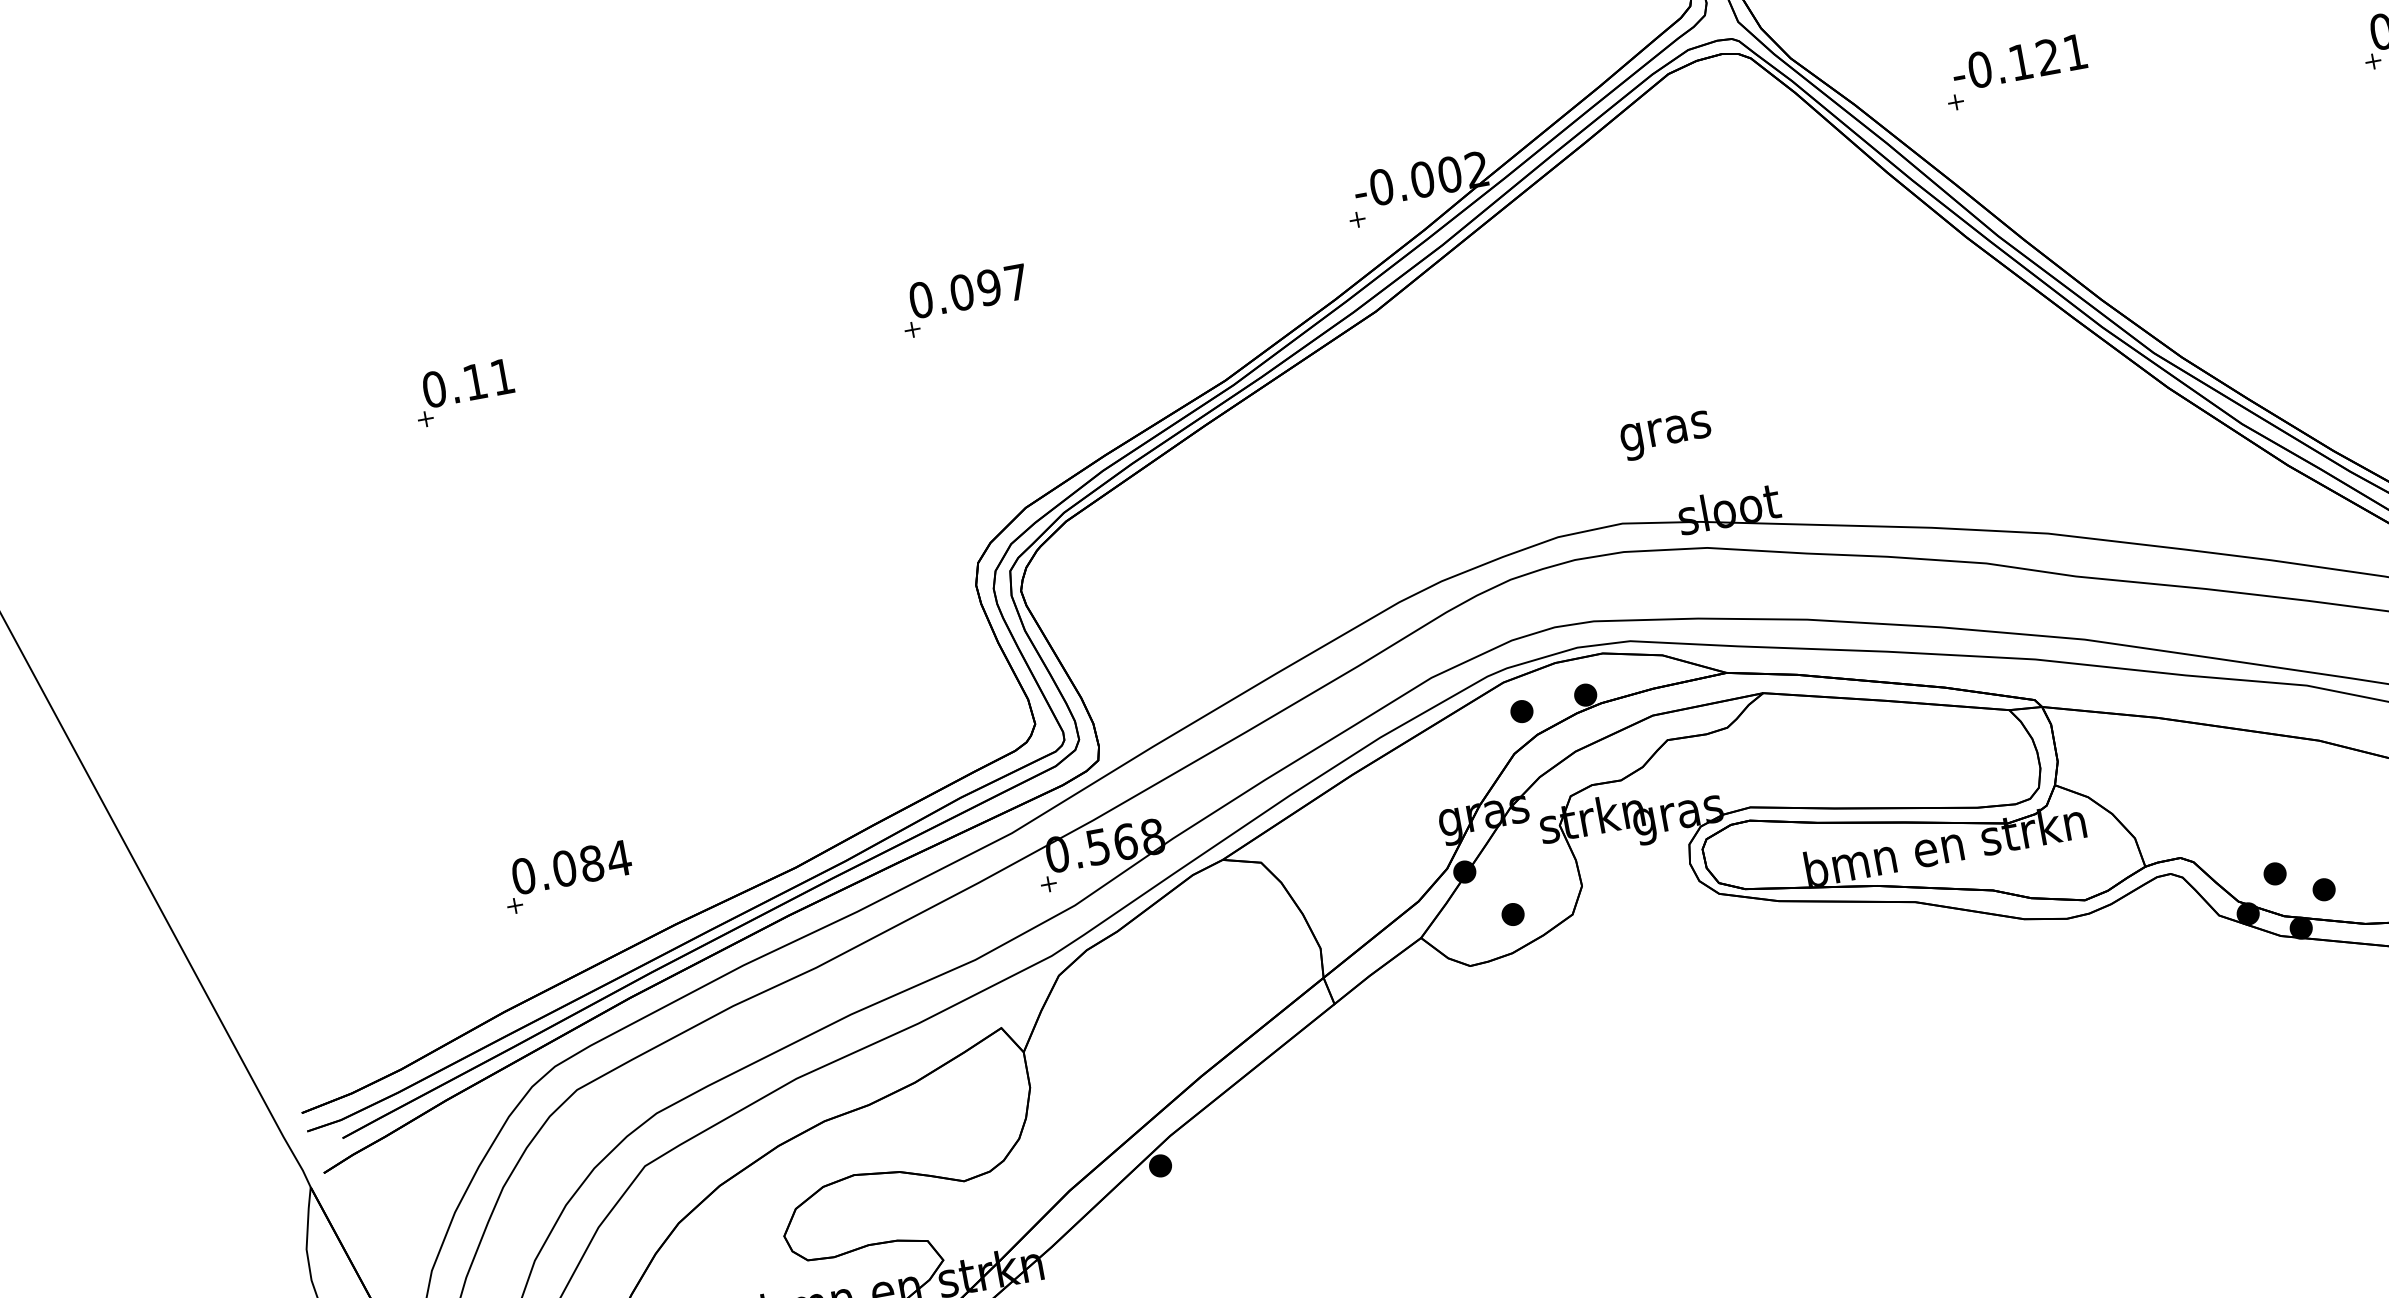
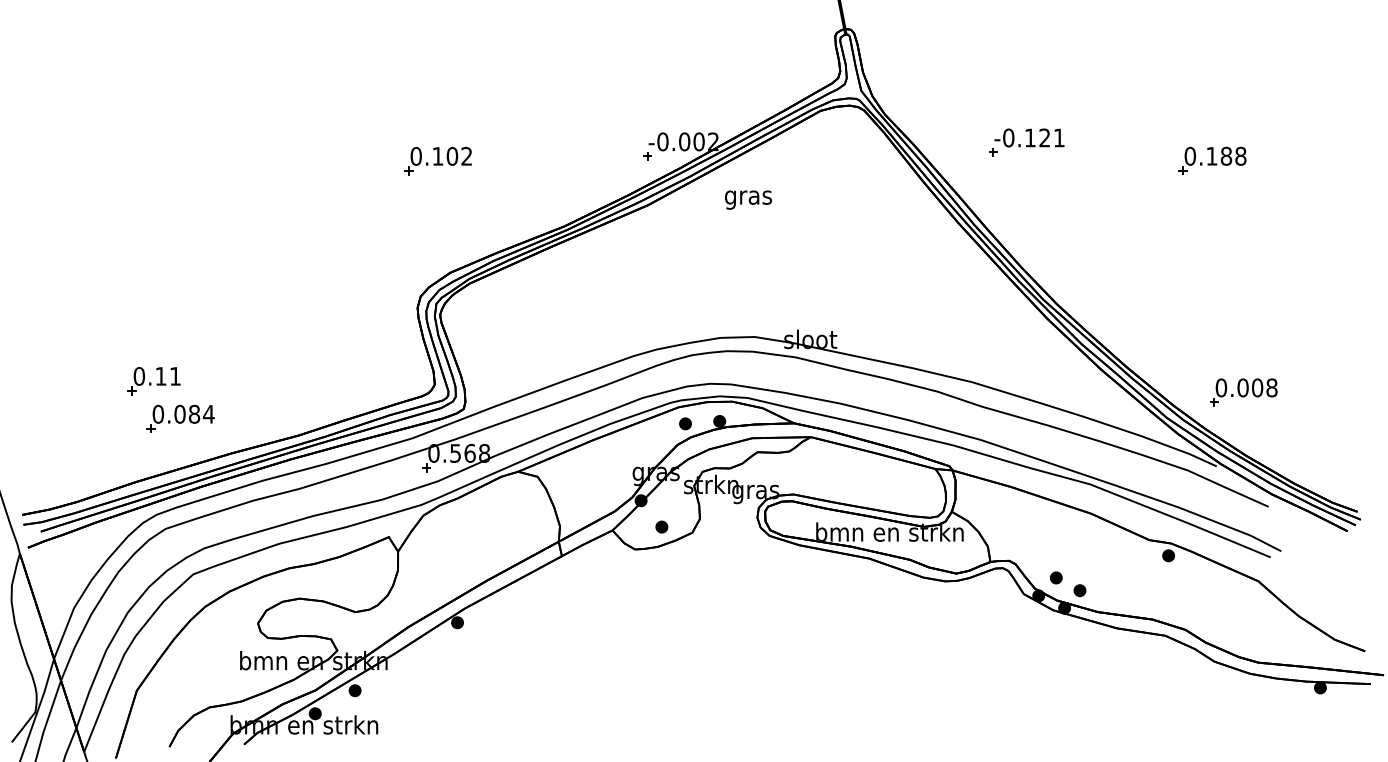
part: (2015, 72) -> (1026, 142), moved
text: (989, 287) -> (452, 156), 0.097 -> 0.102
part: (462, 394) -> (153, 381), moved
text: (1666, 434) -> (748, 199), moved

